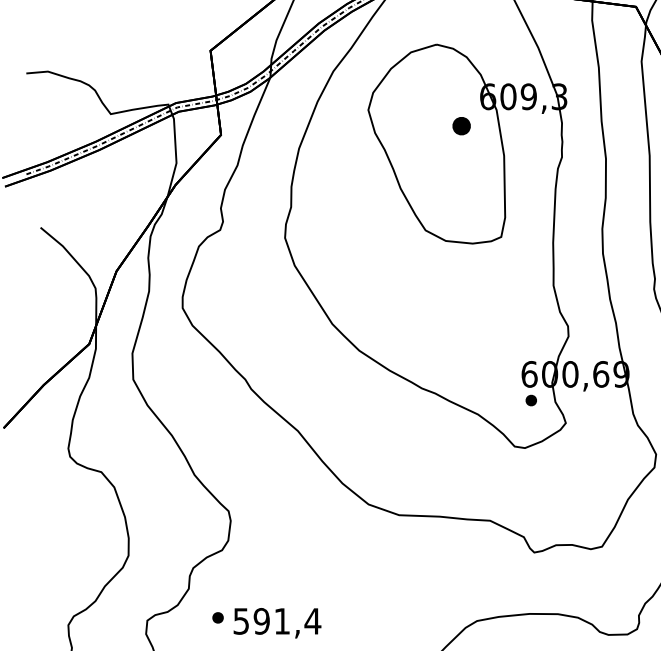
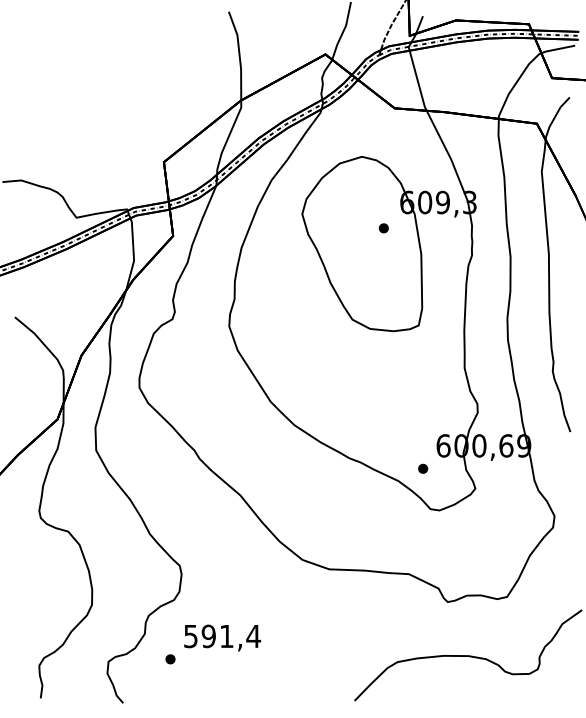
part: (461, 126) -> (383, 228), size x0.62
part: (531, 400) -> (423, 468), moved
text: (277, 622) -> (222, 637), moved

